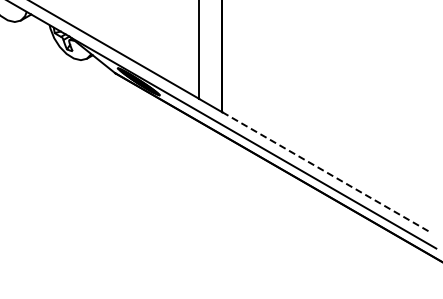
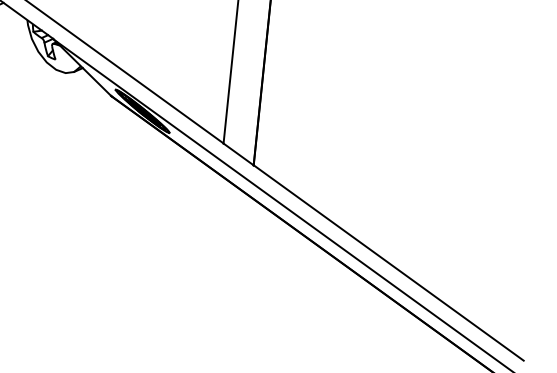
line: (326, 172) -> (389, 263), dashed -> solid

